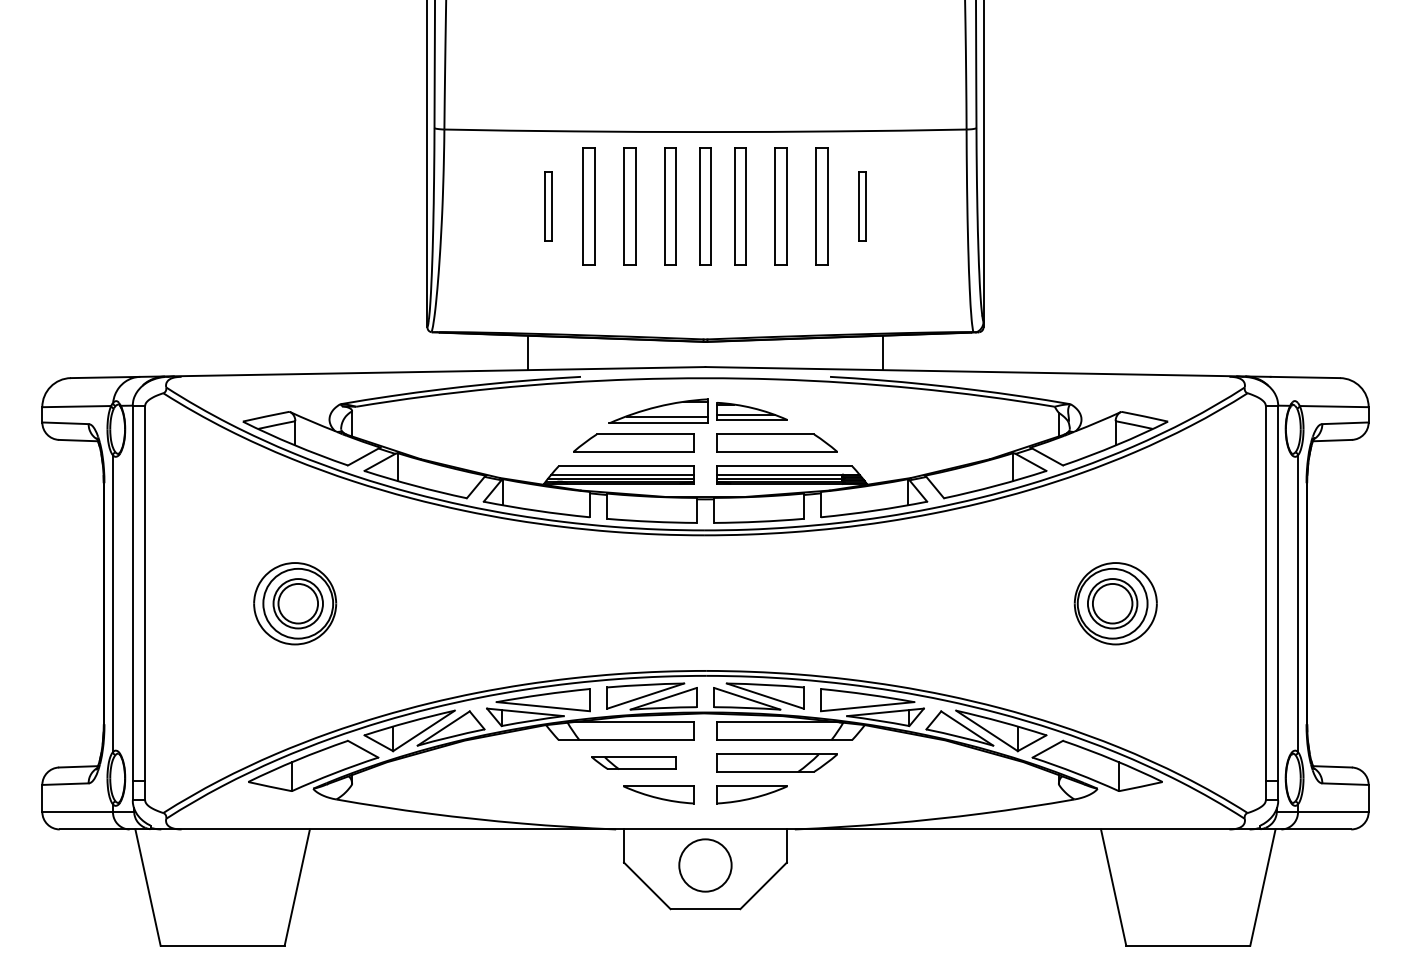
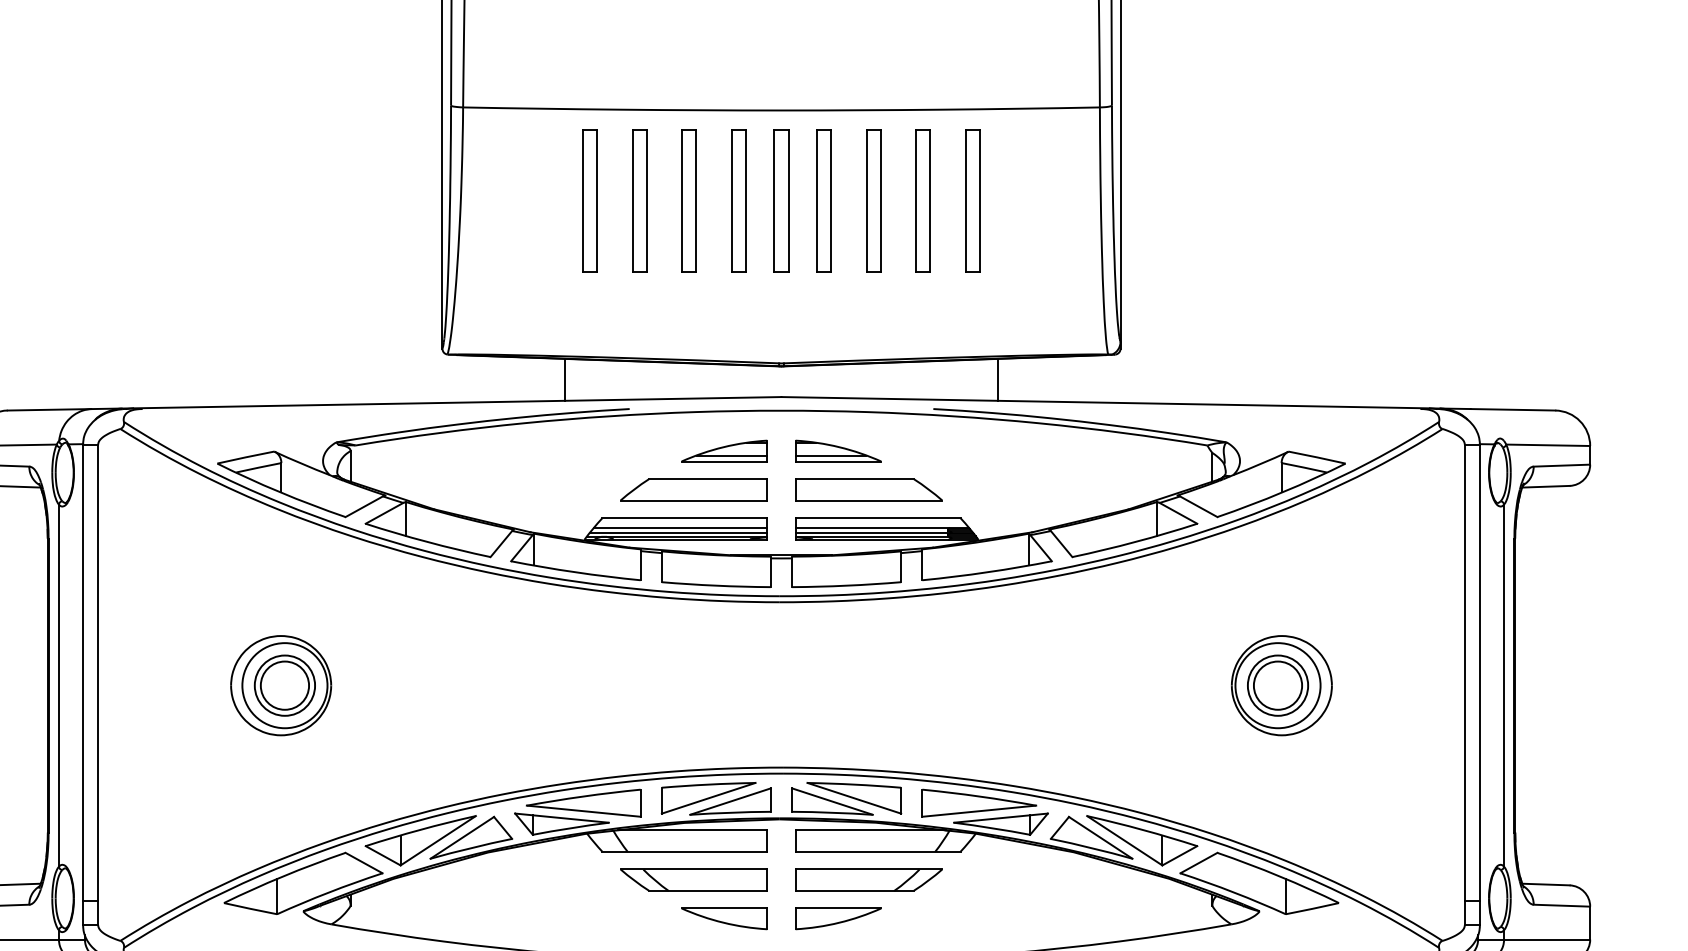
part: (548, 206) -> (590, 201), size x1.67
part: (862, 206) -> (972, 201), size x1.67
part: (658, 411) -> (724, 451), size x0.71
part: (633, 762) -> (693, 879), size x1.43

